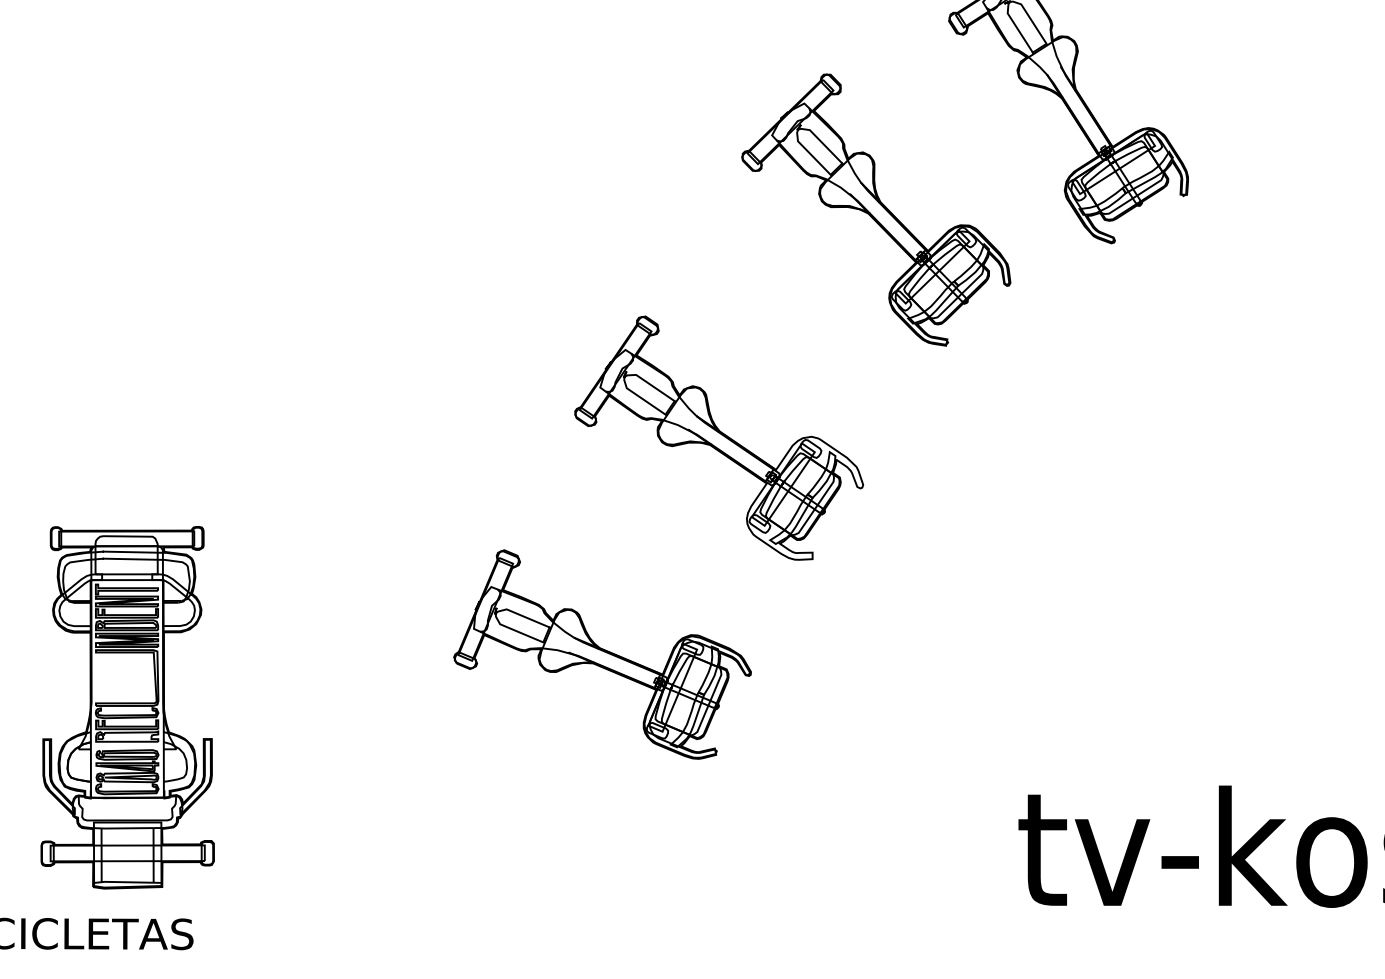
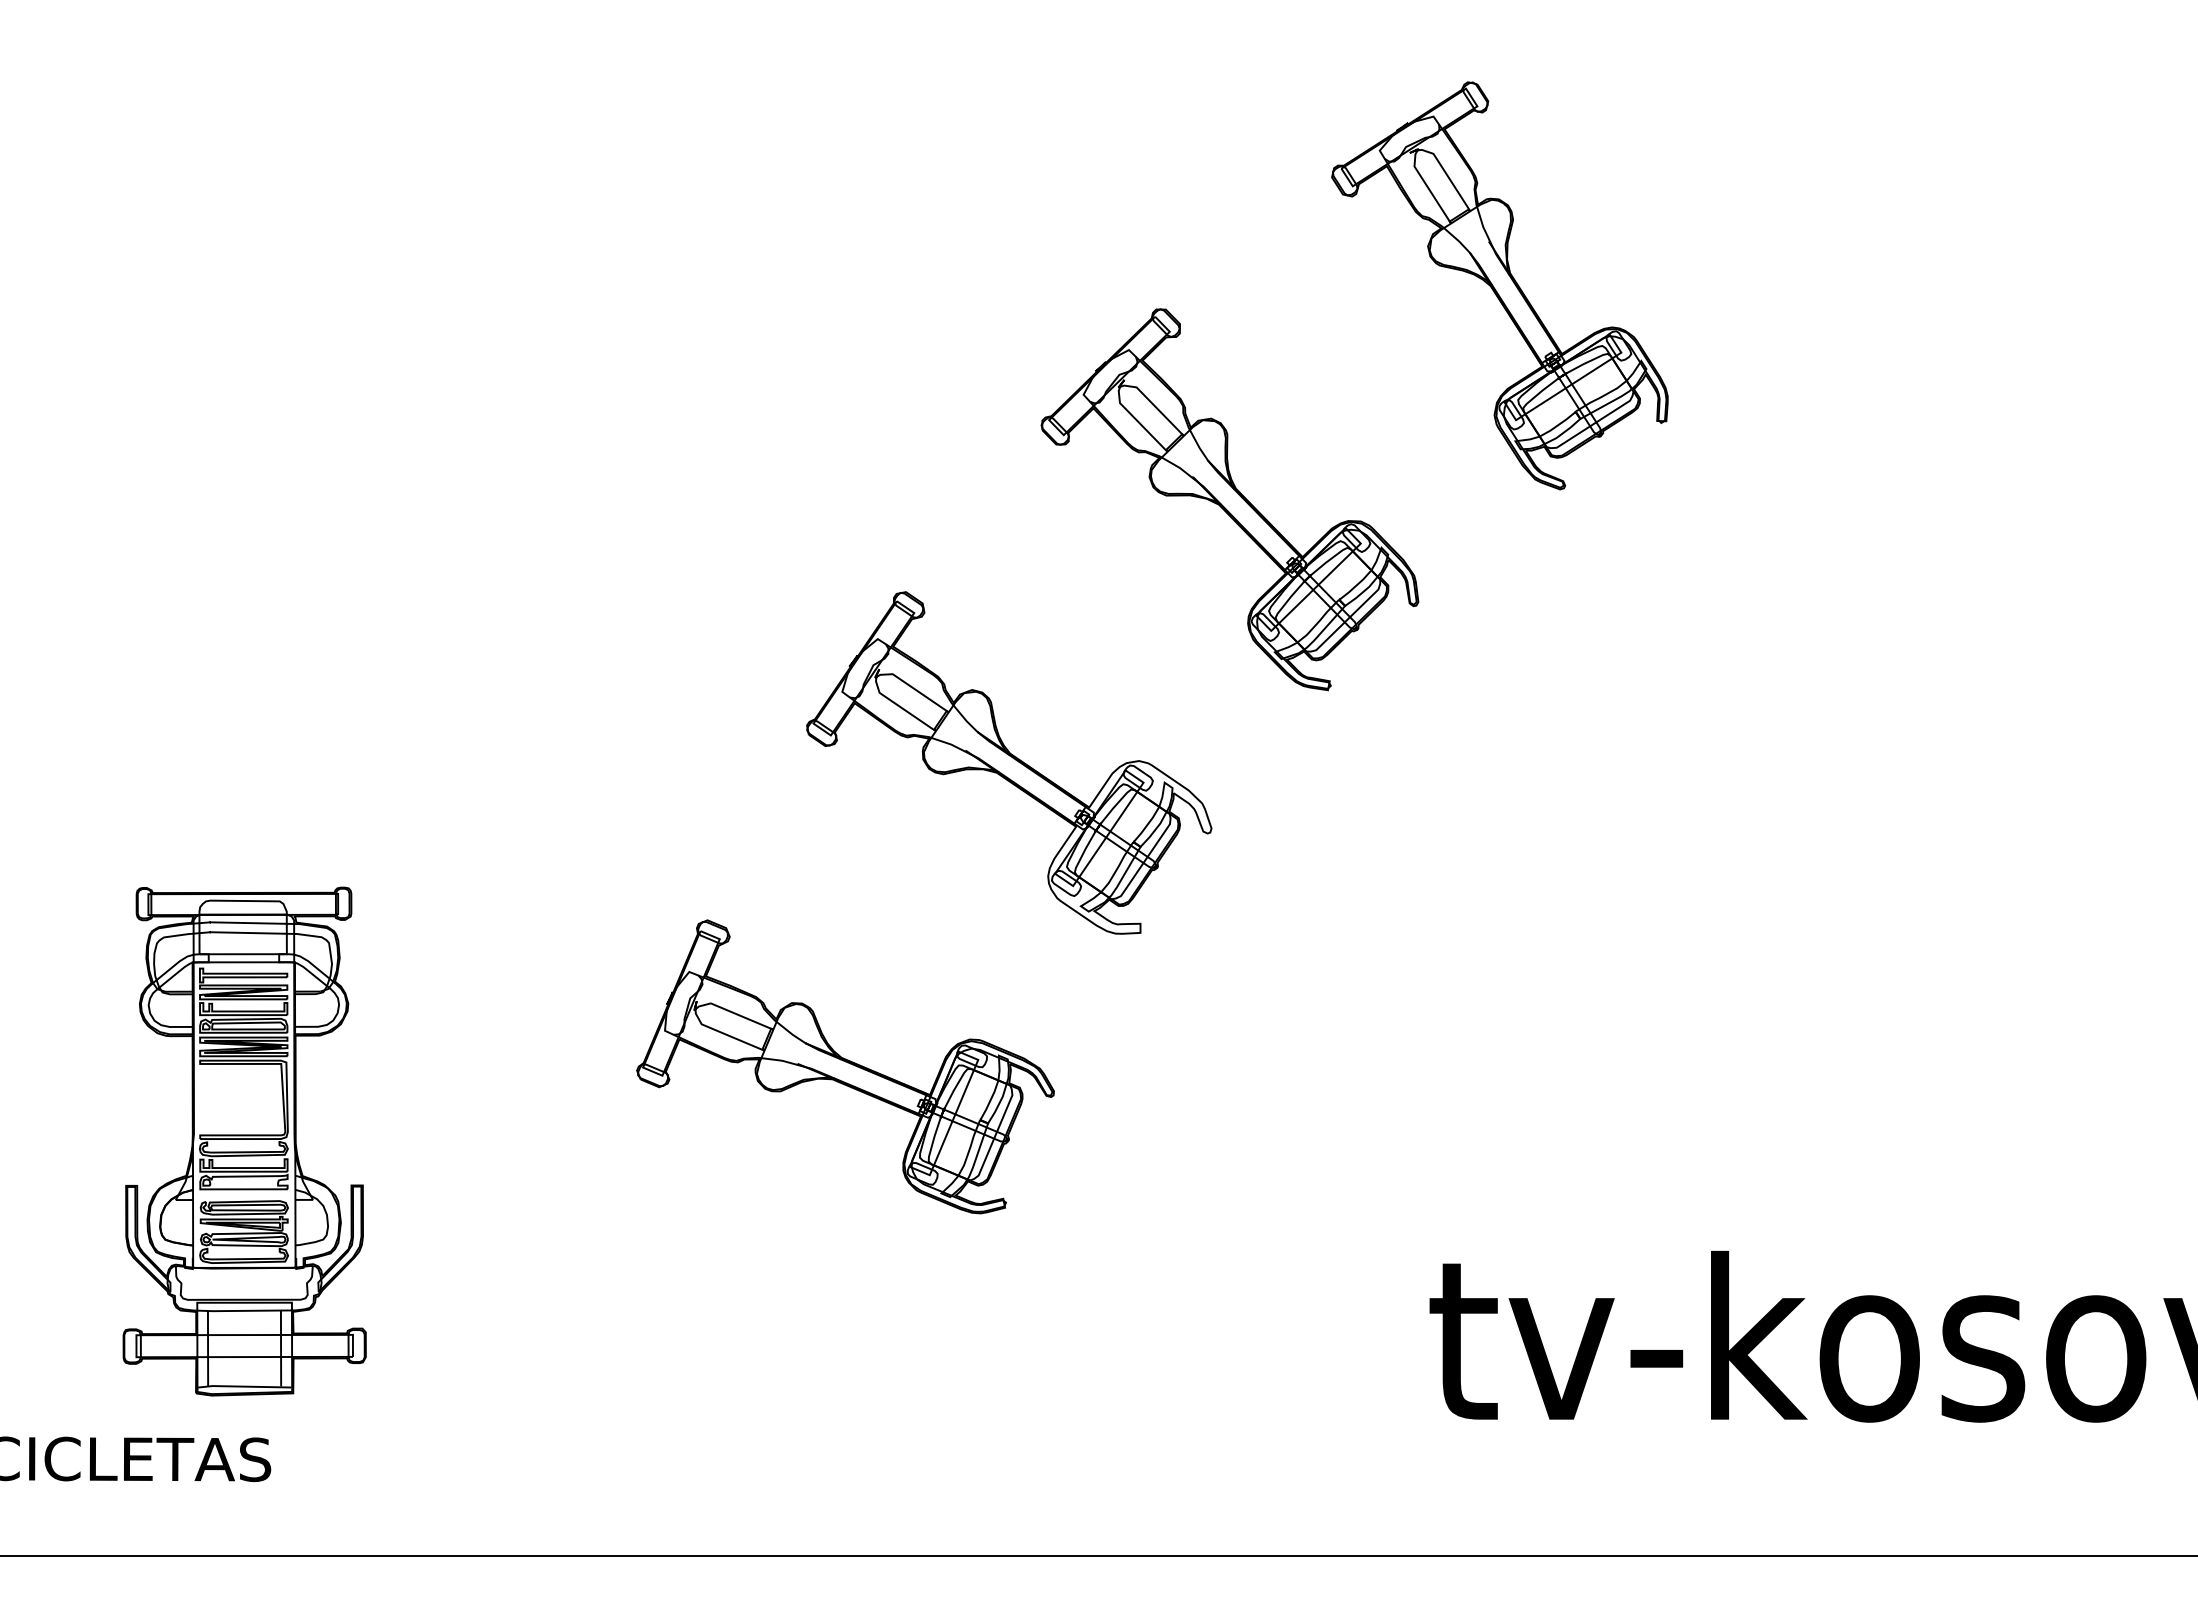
part: (875, 209) -> (1229, 499), moved
part: (127, 707) -> (244, 1141), moved

